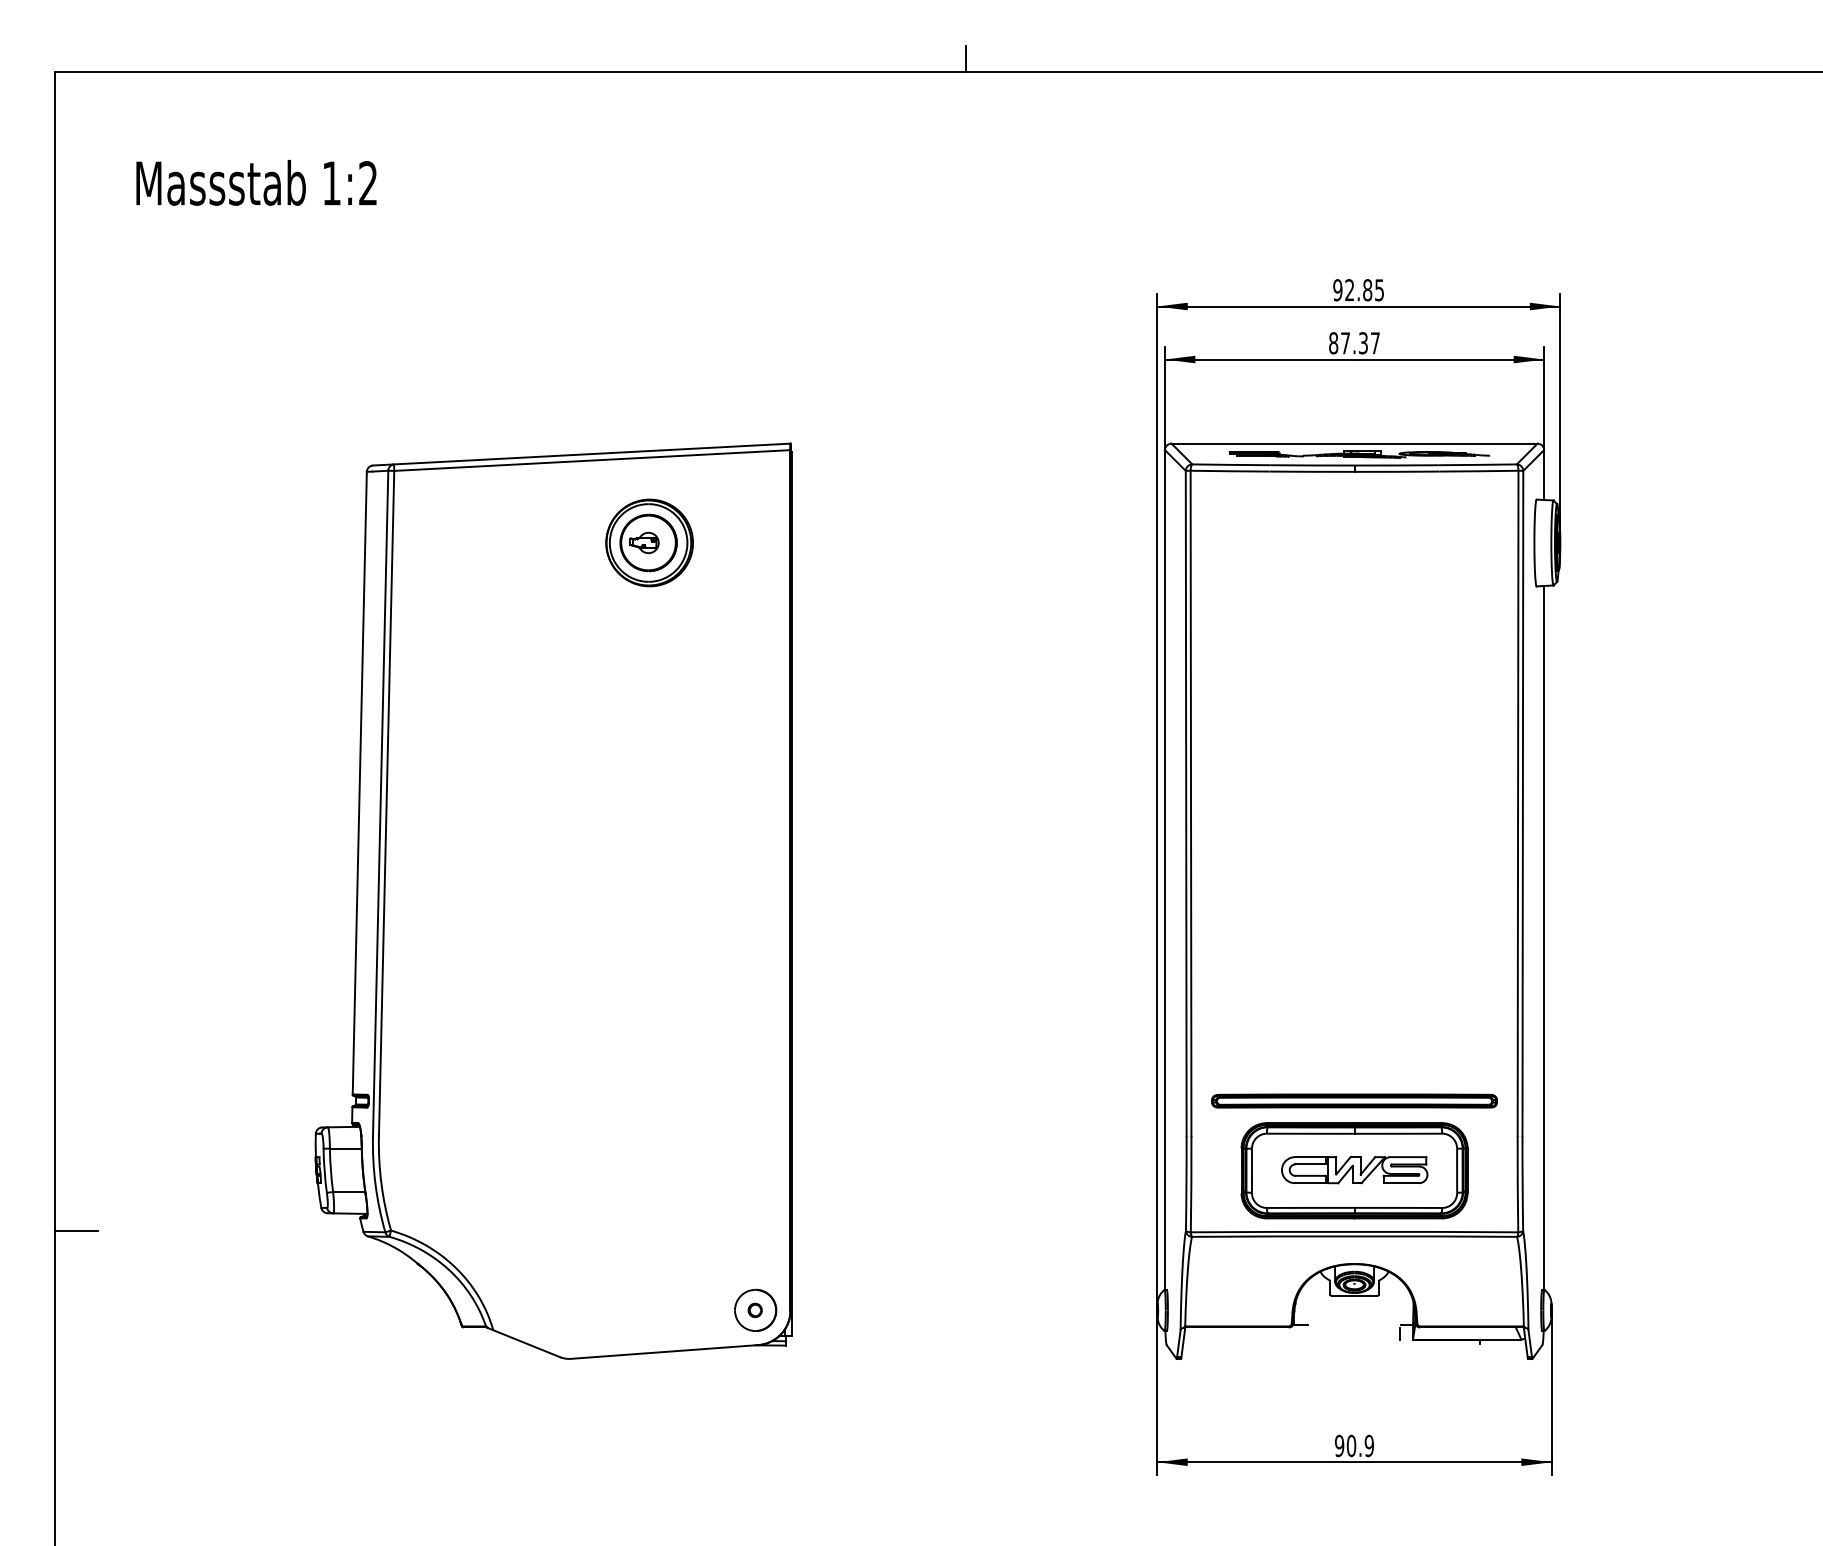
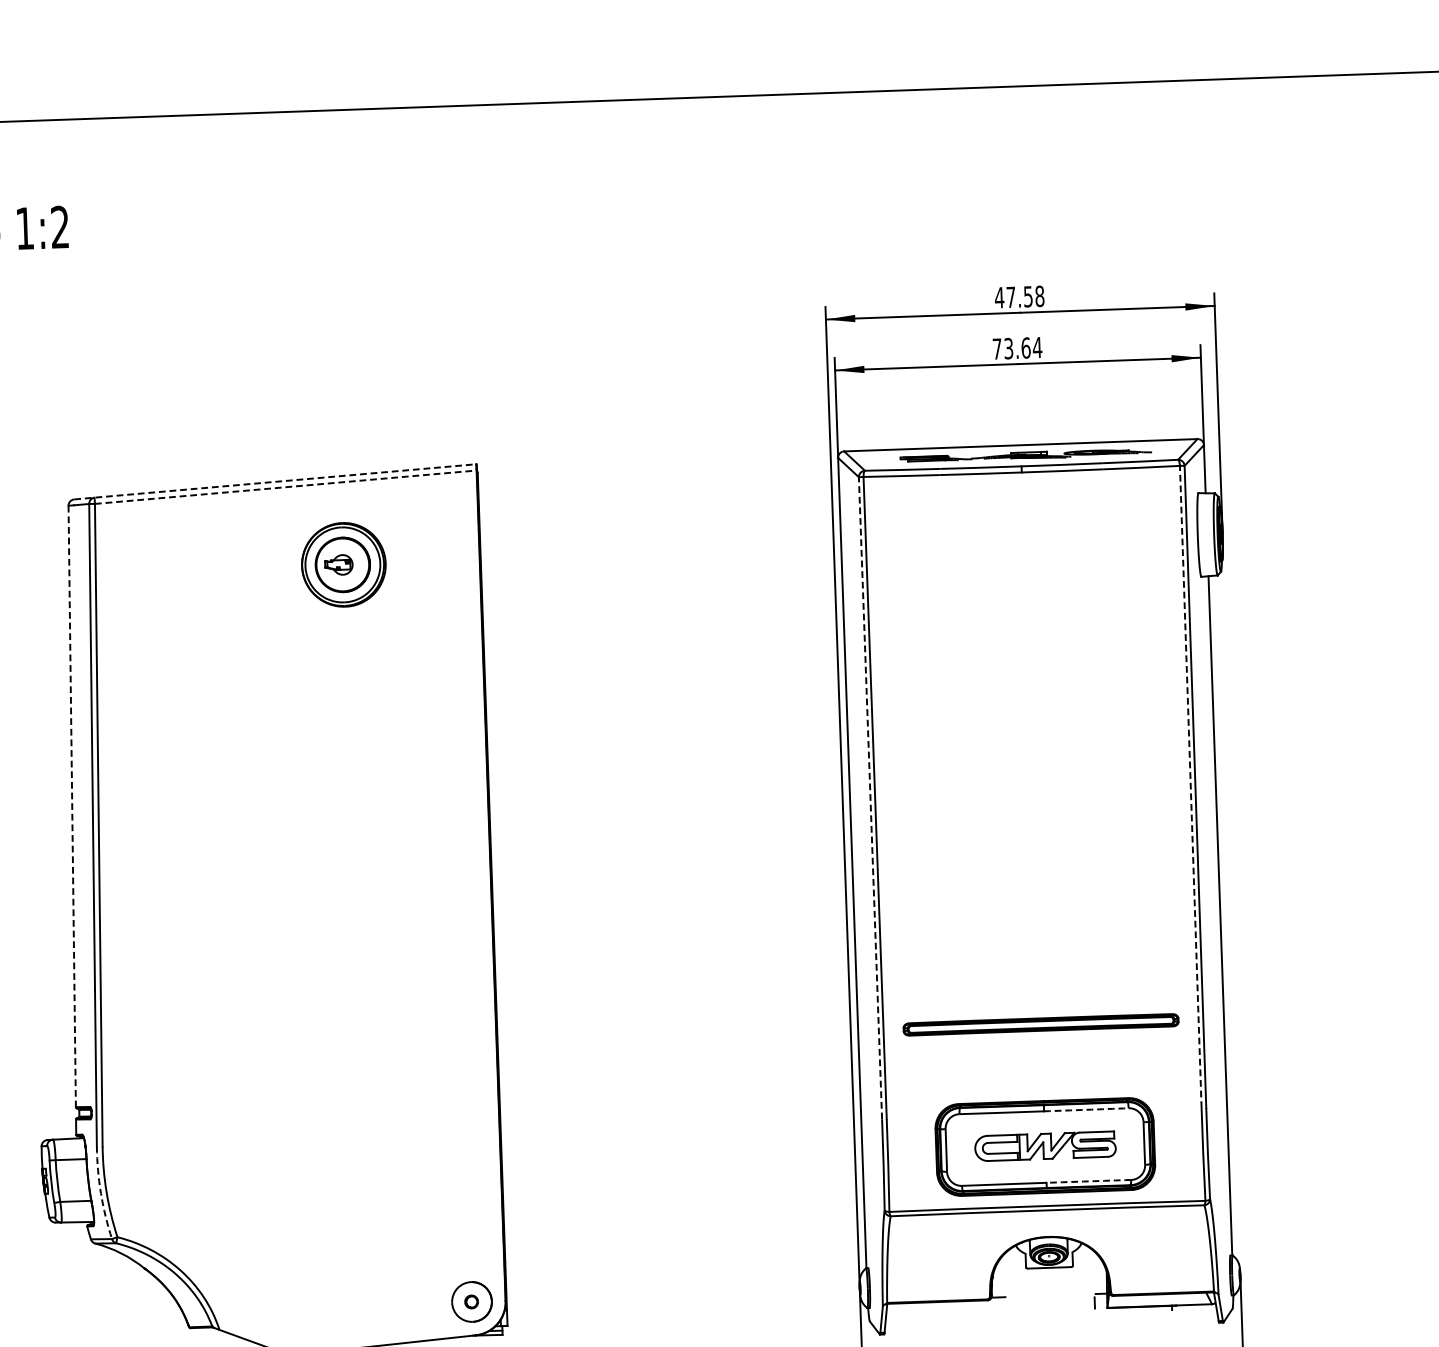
line: (965, 59) -> (632, 87), removed
text: (1358, 290) -> (1019, 297), 92.85 -> 47.58
text: (1354, 343) -> (1017, 348), 87.37 -> 73.64
line: (581, 454) -> (275, 481), solid -> dashed
line: (592, 460) -> (285, 487), solid -> dashed
line: (359, 783) -> (71, 806), solid -> dashed
line: (1186, 803) -> (870, 798), solid -> dashed
line: (1518, 803) -> (1191, 787), solid -> dashed
part: (1354, 1100) -> (1041, 1024), moved
arc: (1398, 1133) -> (1086, 1109), solid -> dashed
arc: (375, 1184) -> (100, 1193), solid -> dashed
arc: (1398, 1207) -> (1088, 1180), solid -> dashed

